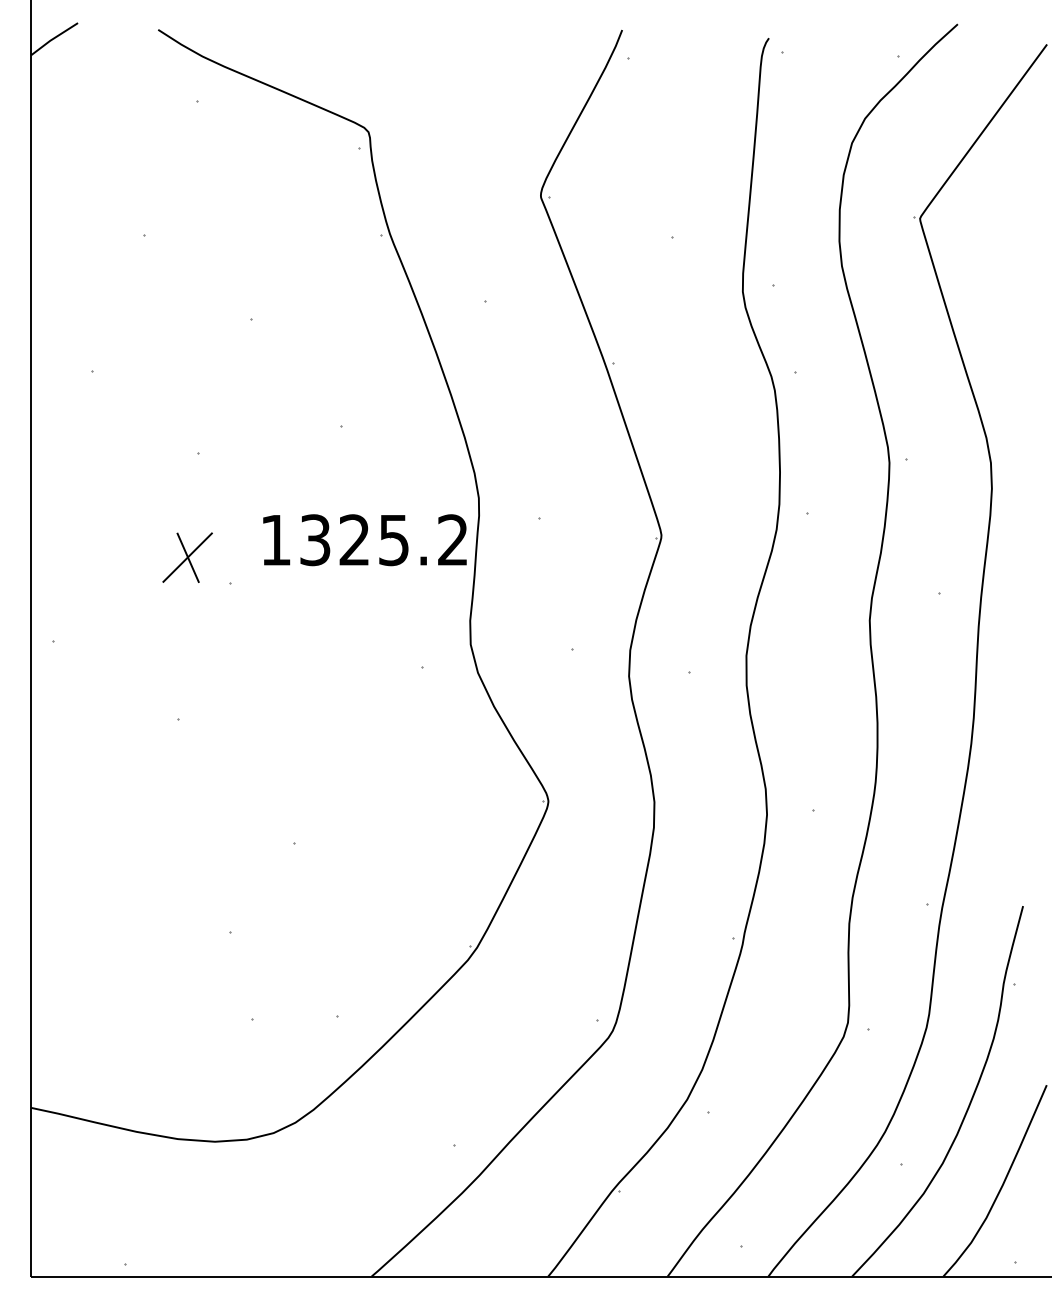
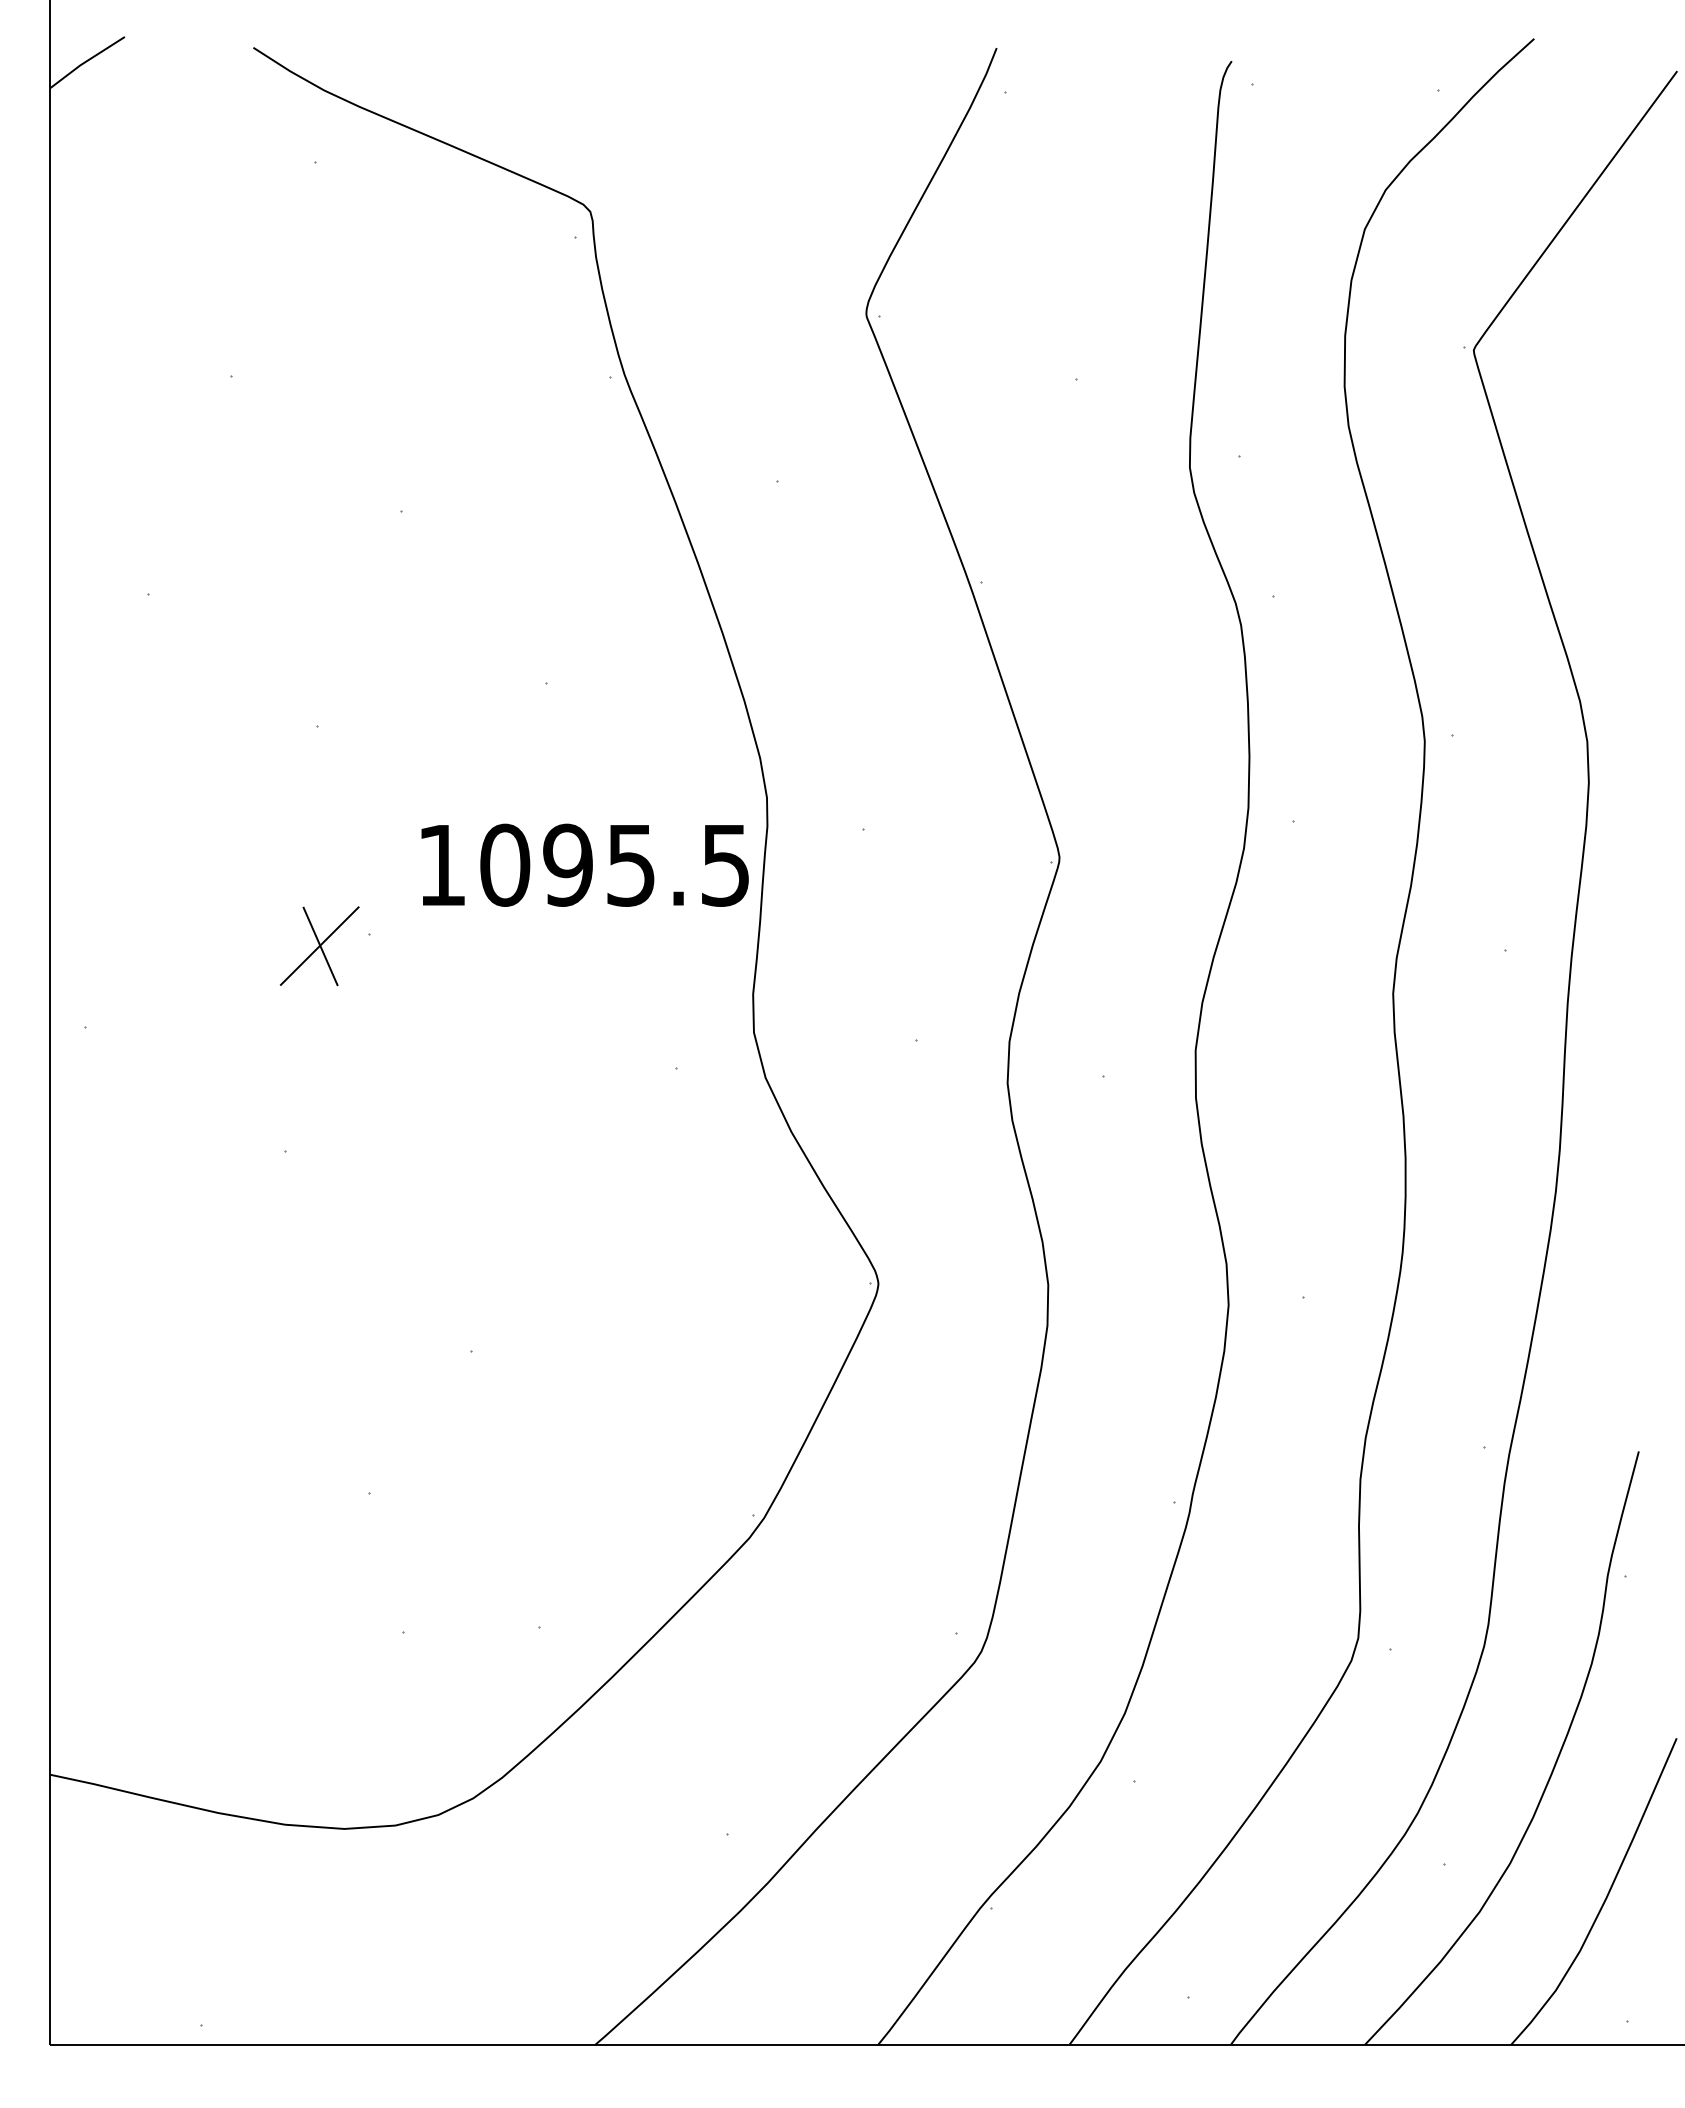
text: (383, 540) -> (614, 865), 1325.2 -> 1095.5
part: (187, 557) -> (319, 945), moved

